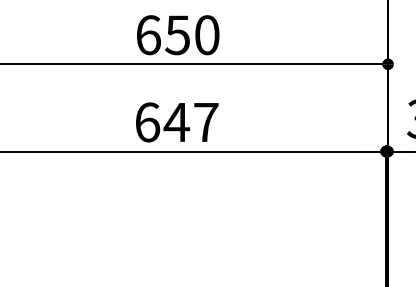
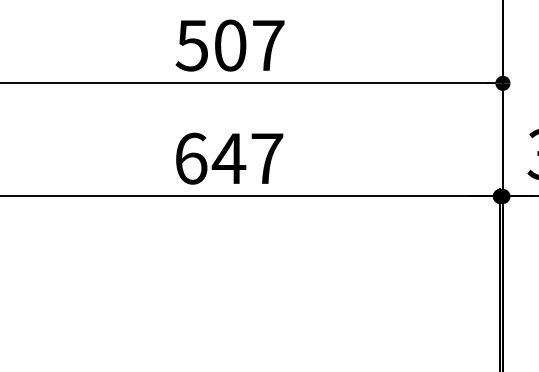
text: (177, 35) -> (229, 45), 650 -> 507

